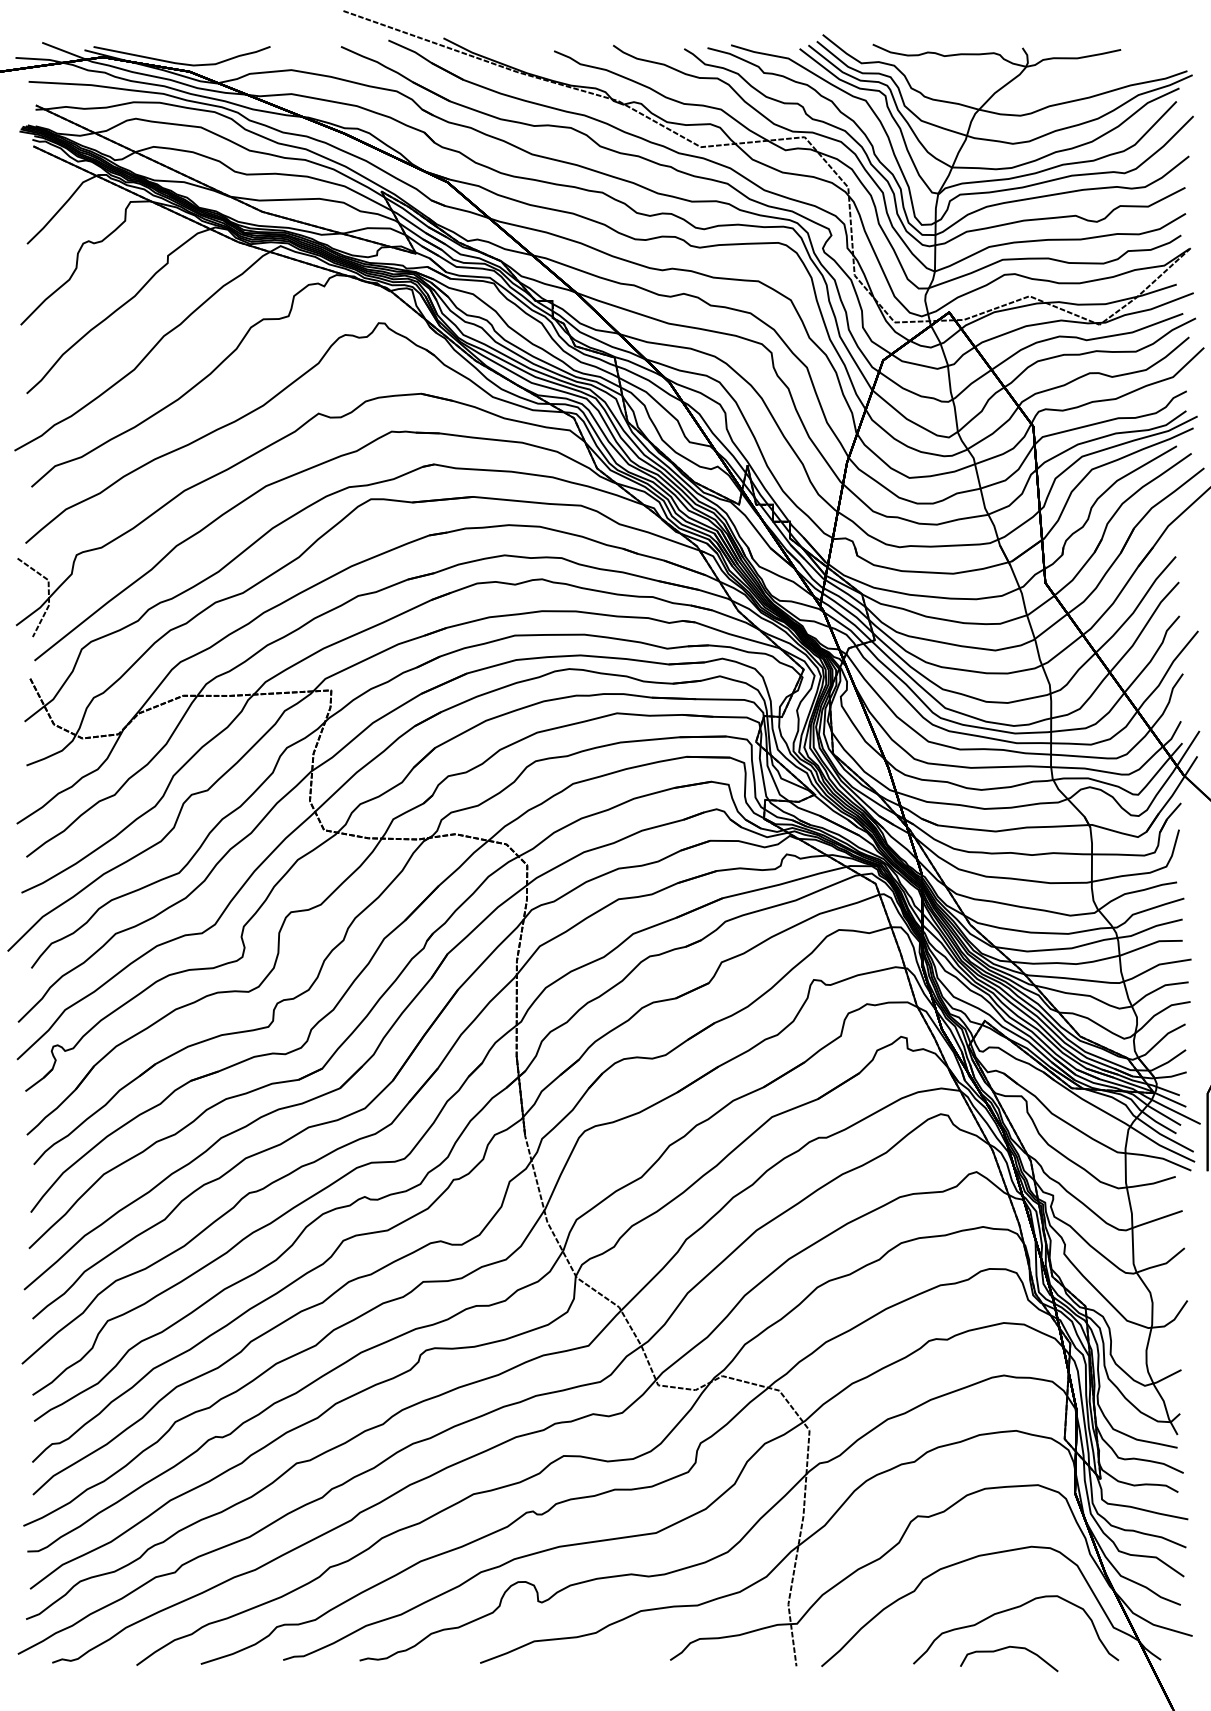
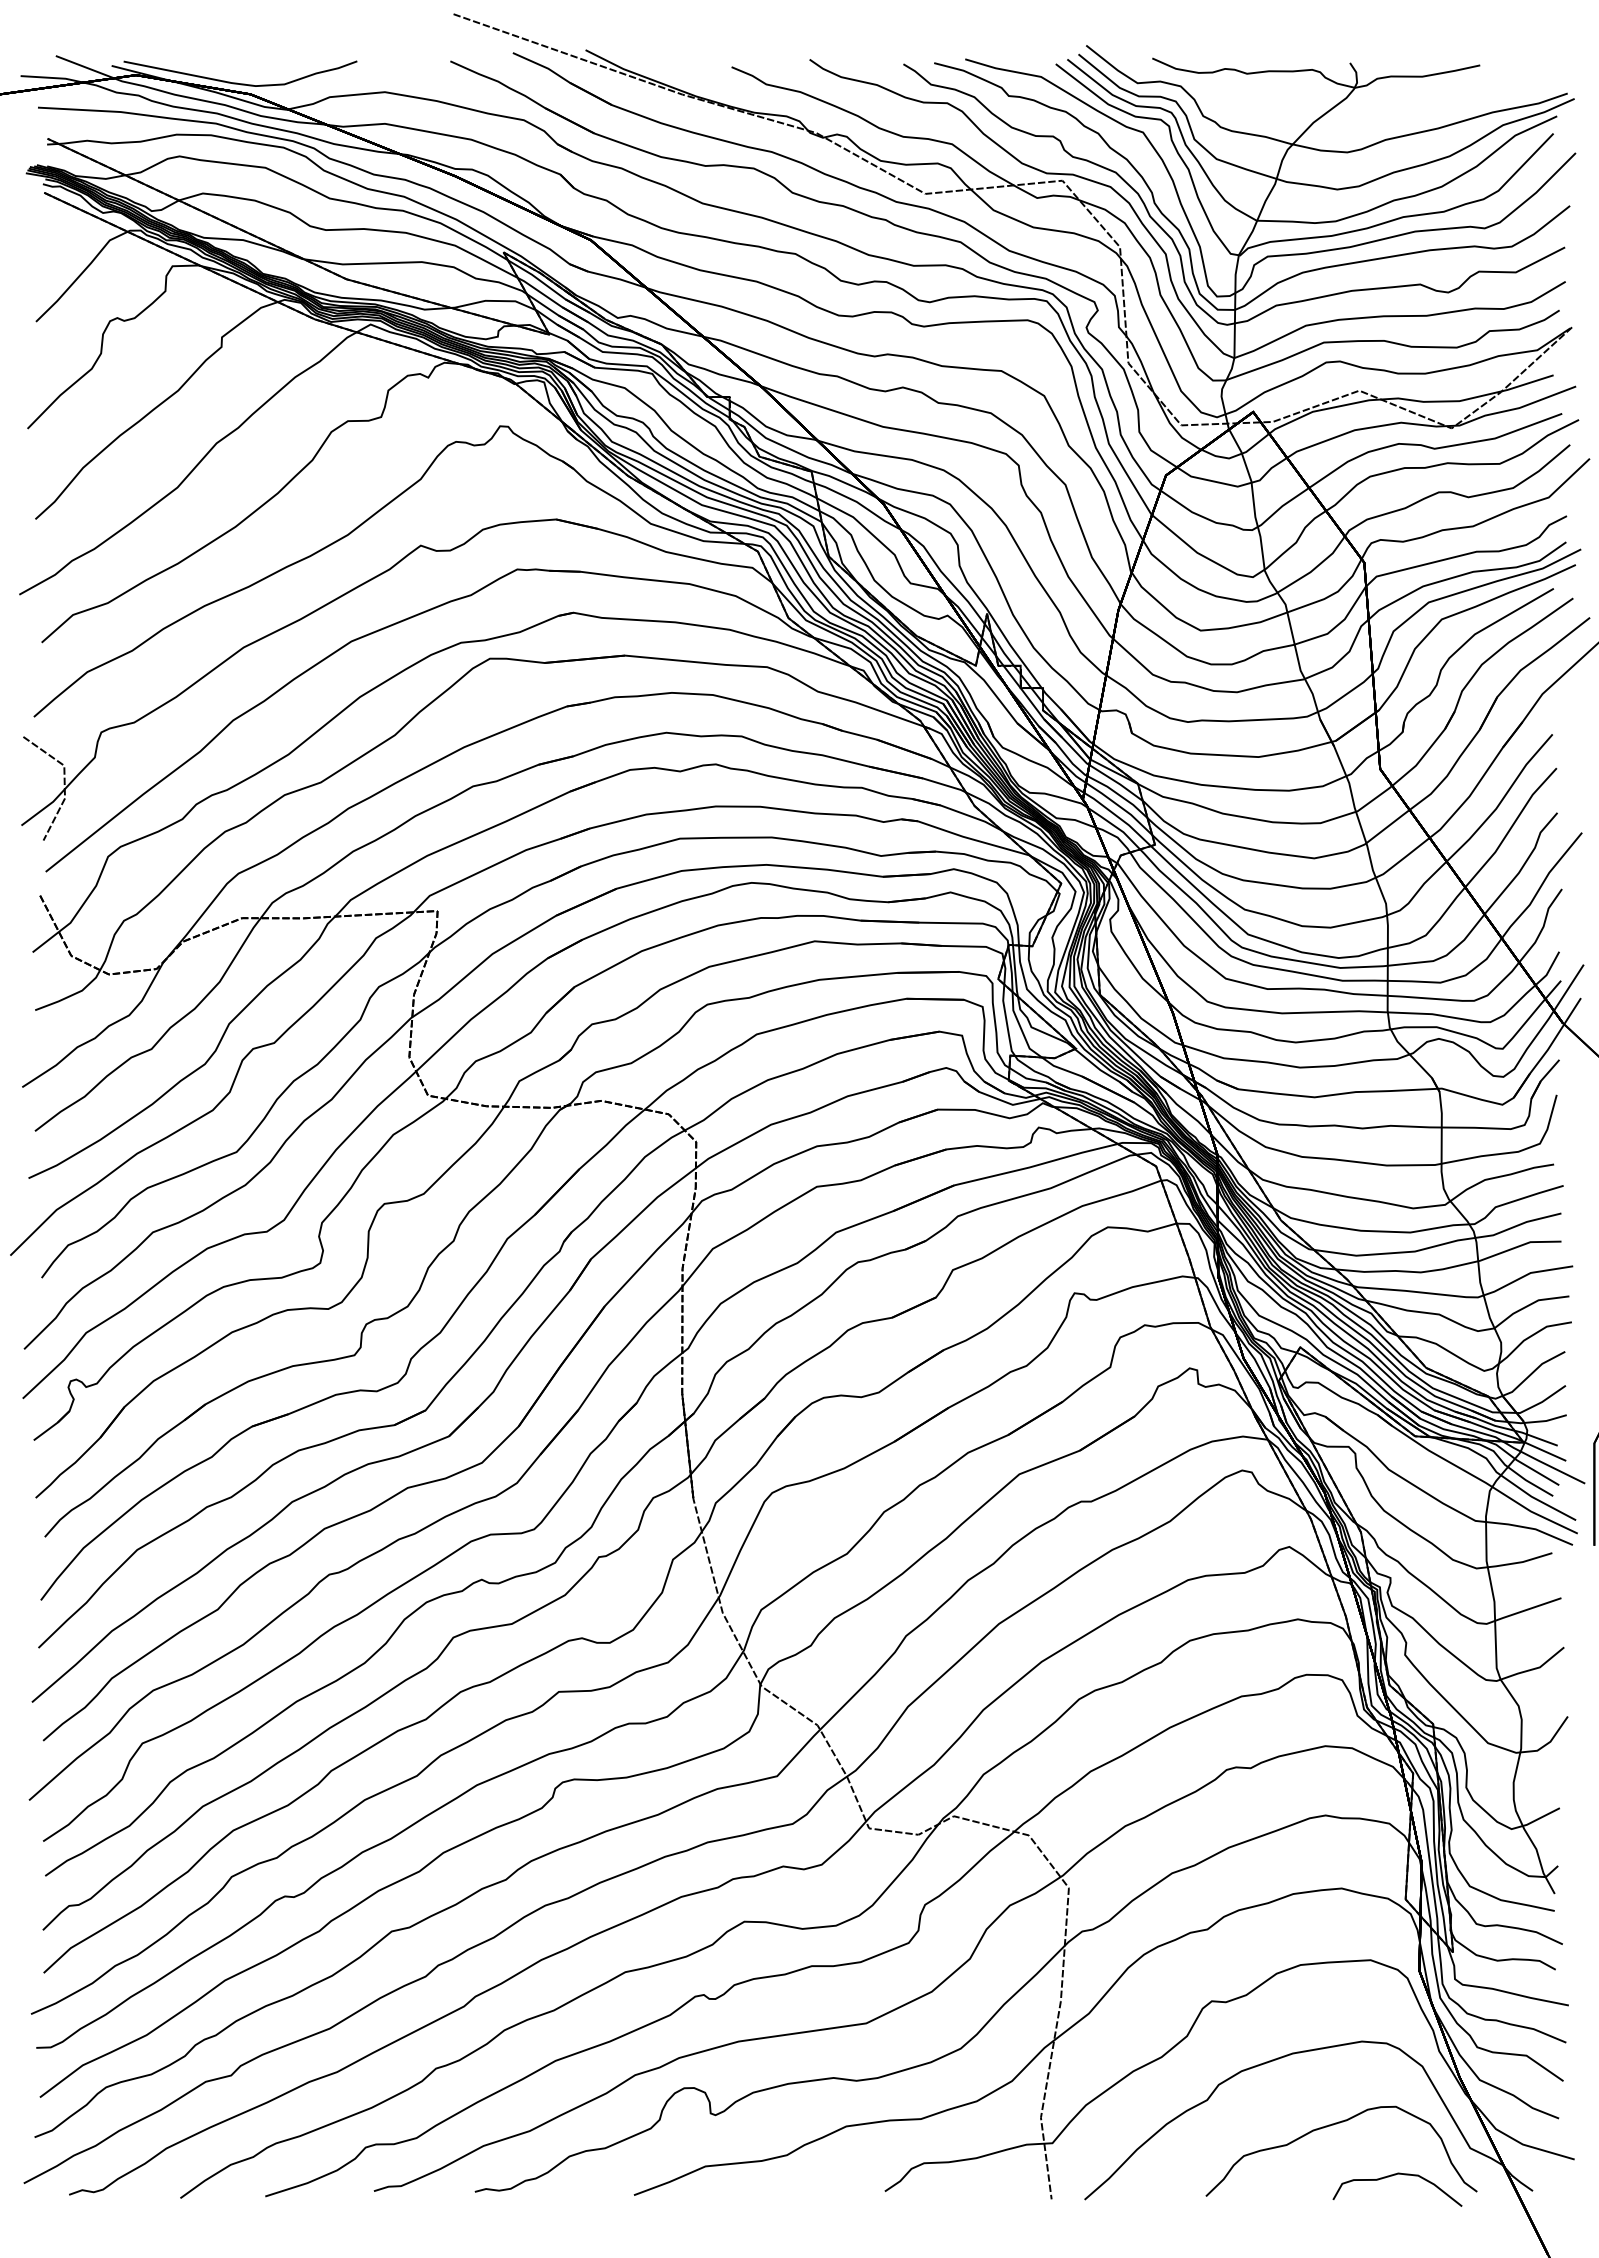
curve: (1005, 1648) -> (1392, 2176), moved

